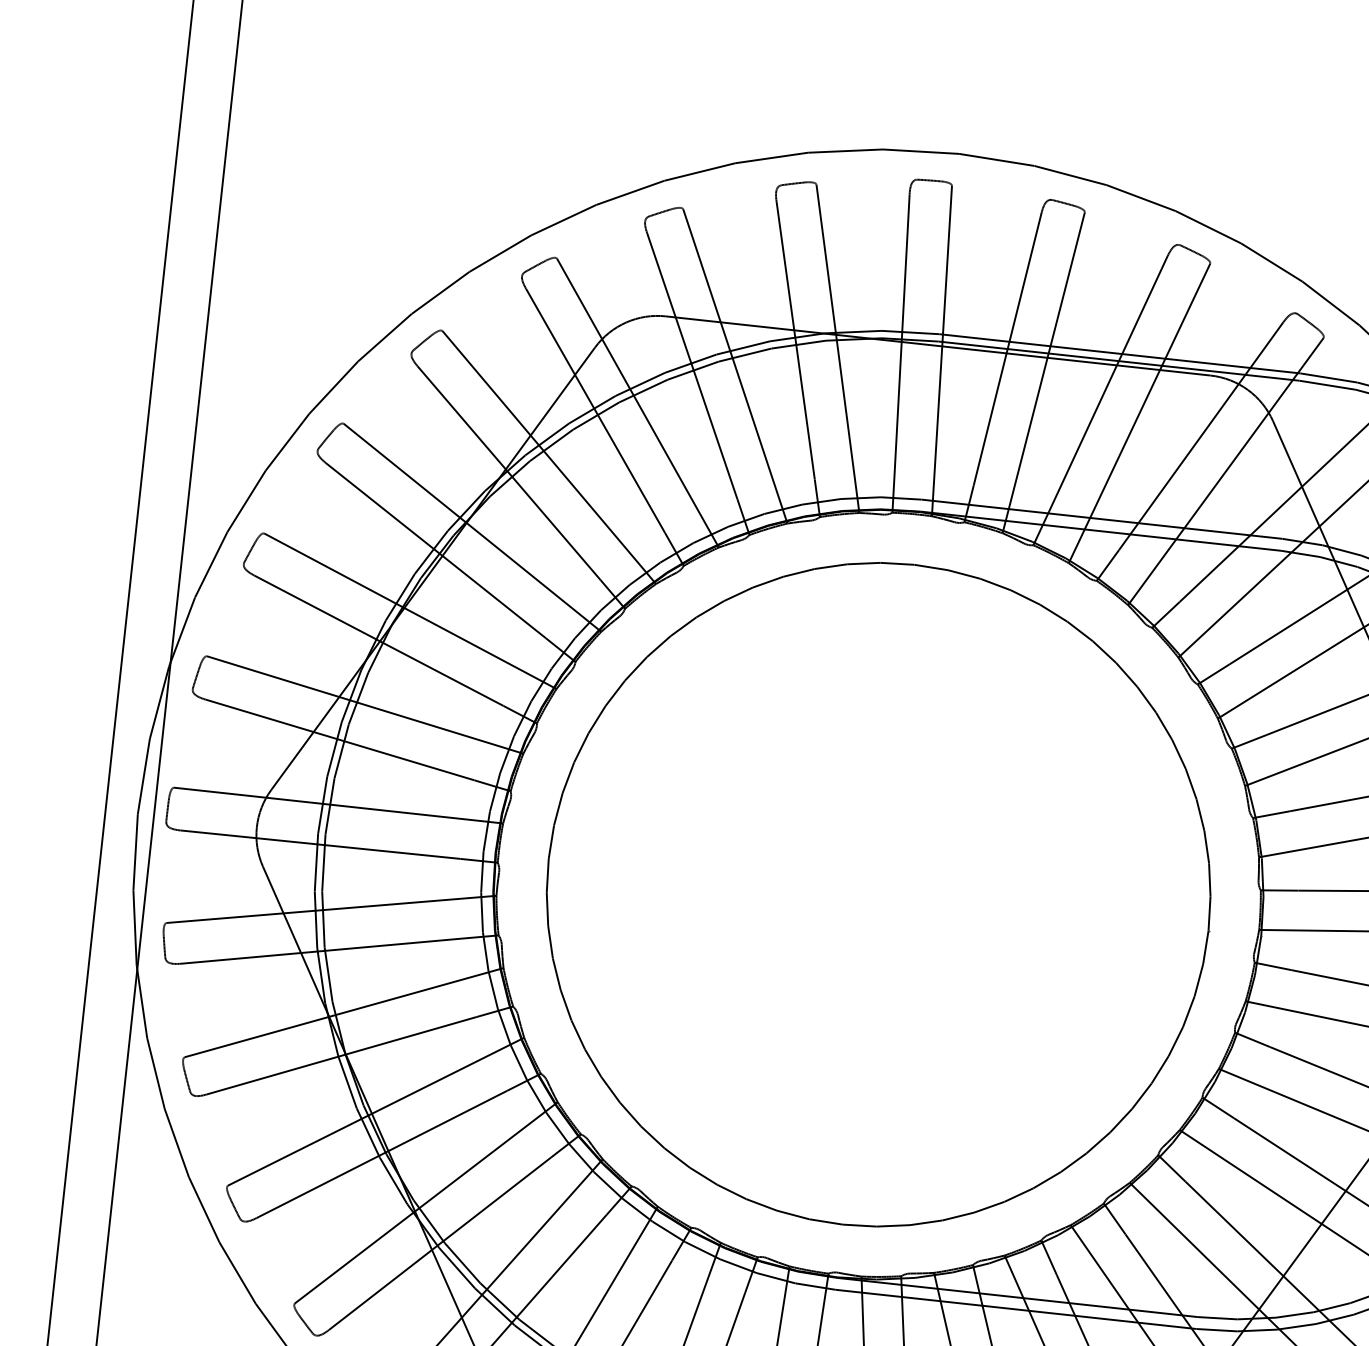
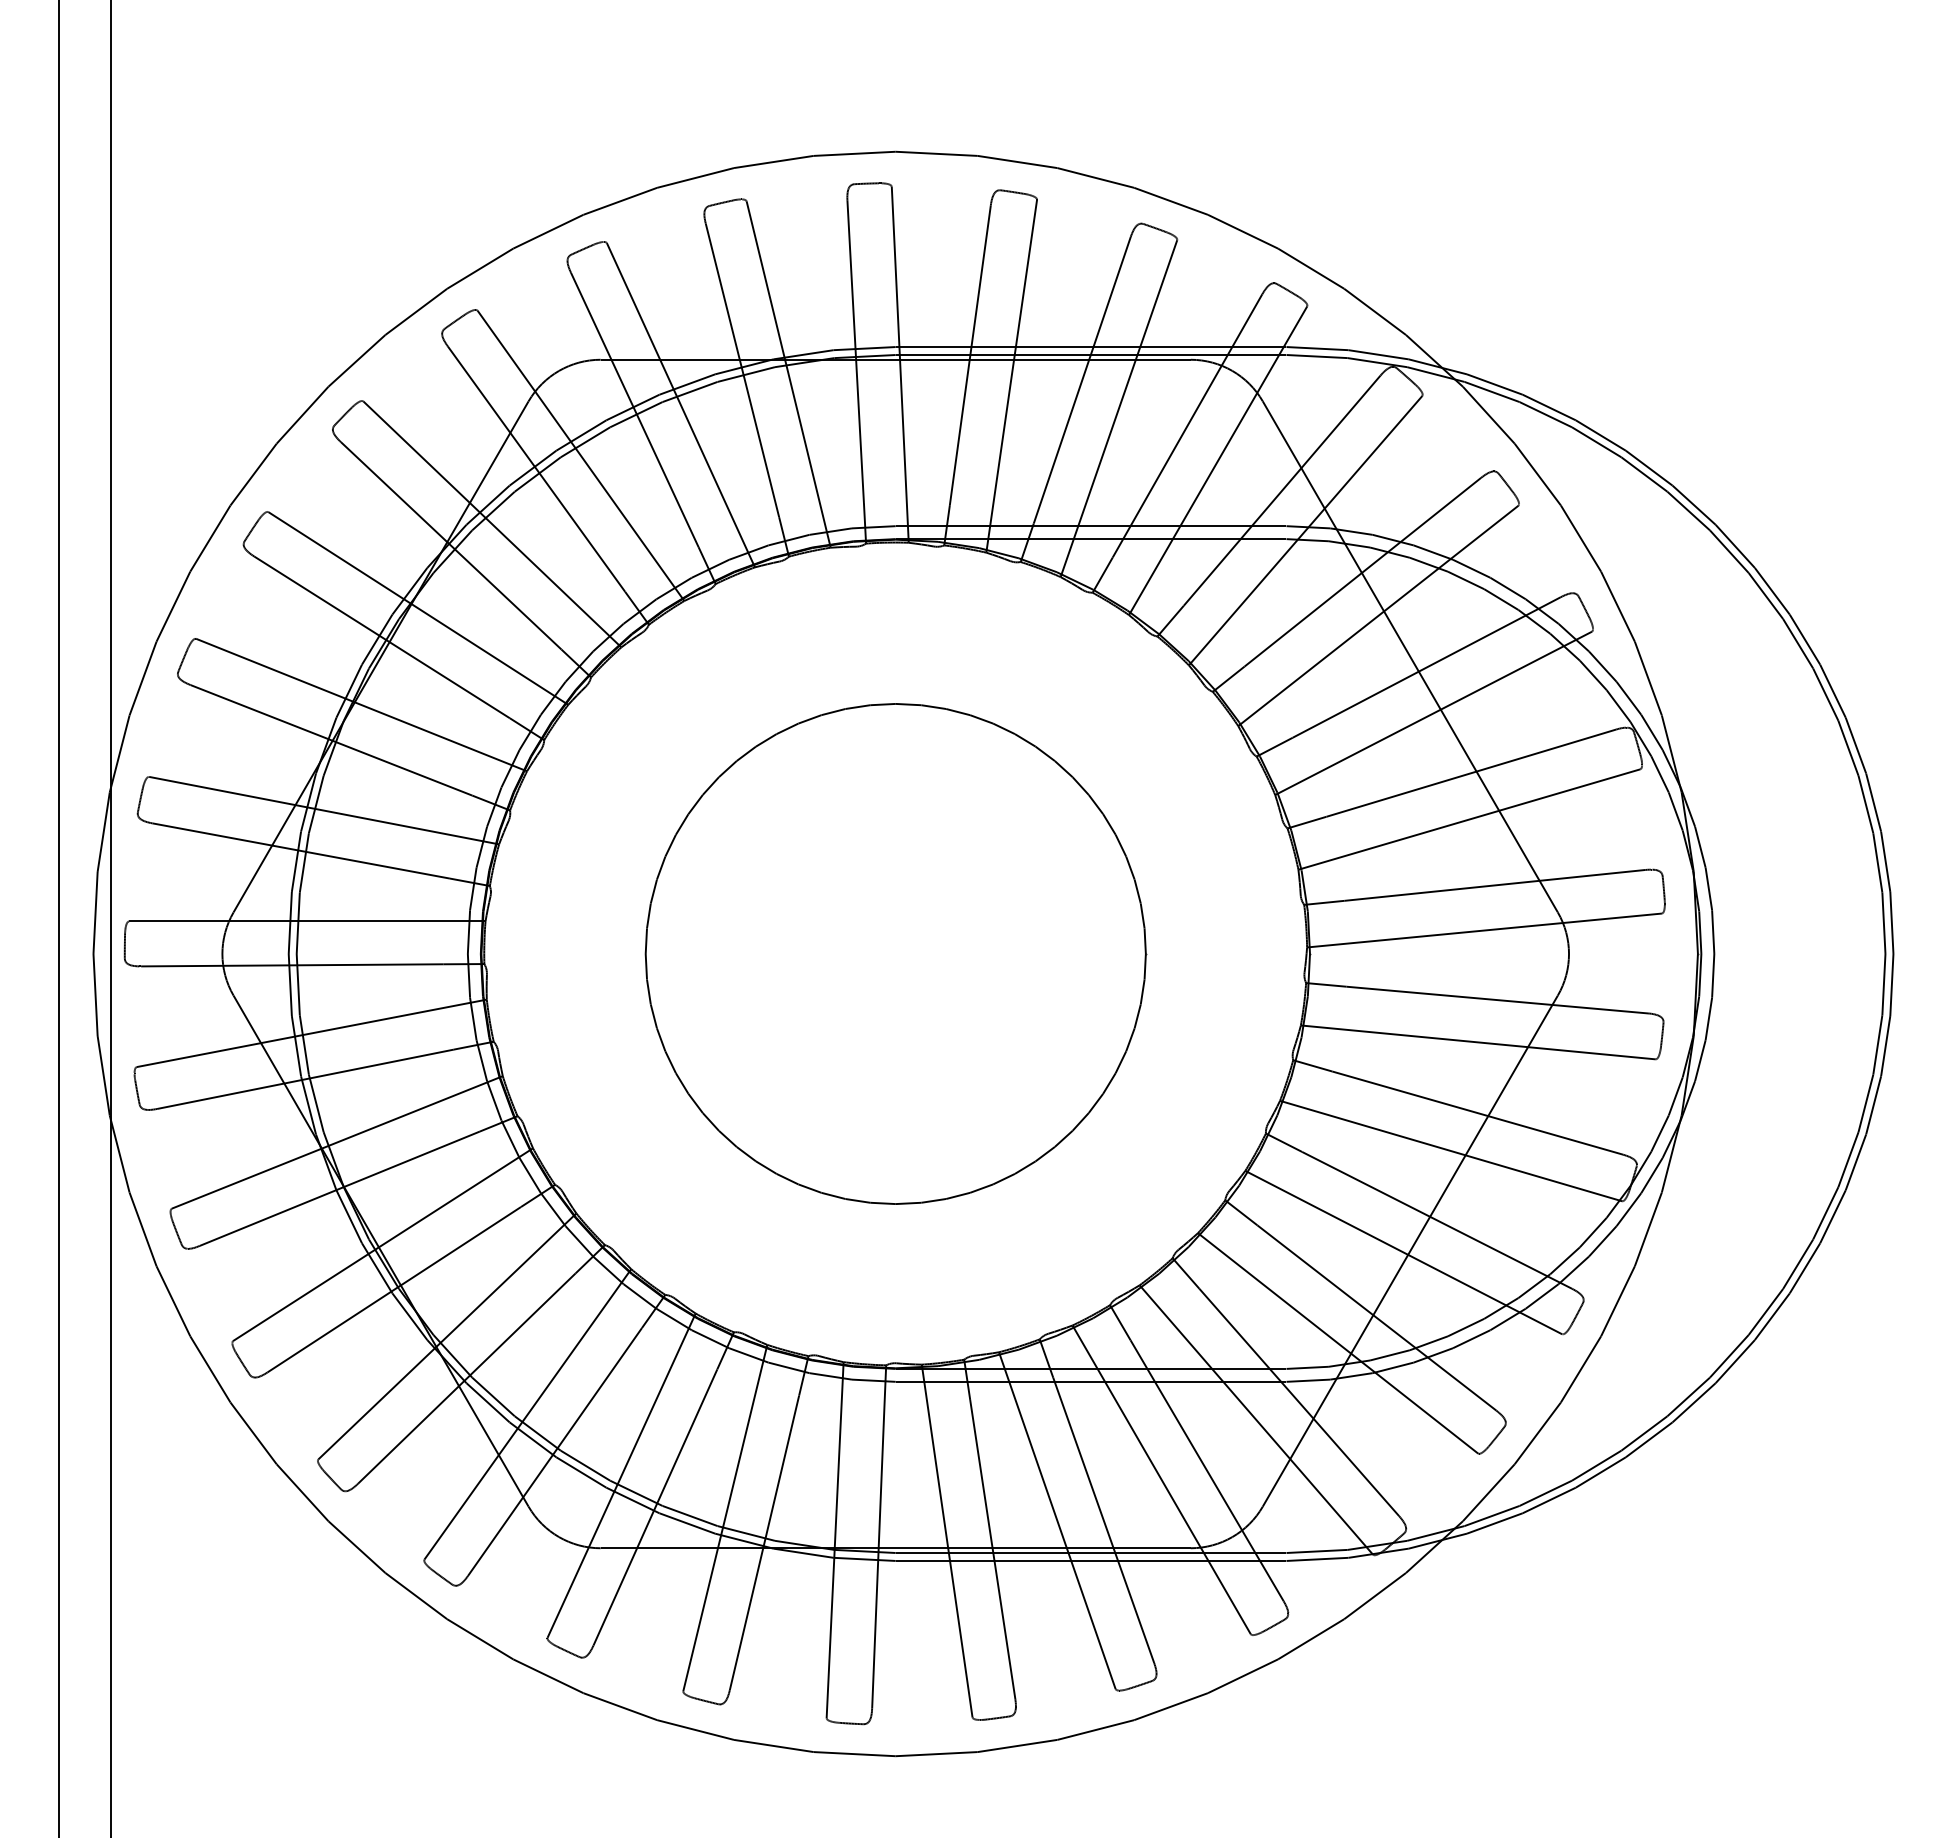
part: (878, 894) -> (895, 953), size x0.7

